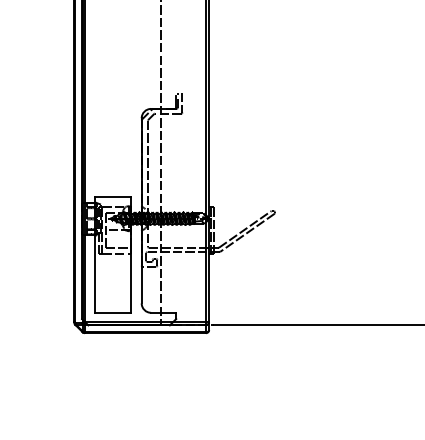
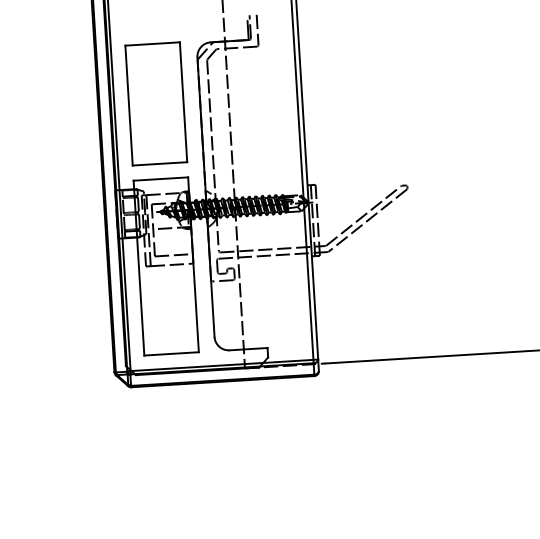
part: (112, 147) -> (156, 104), added

